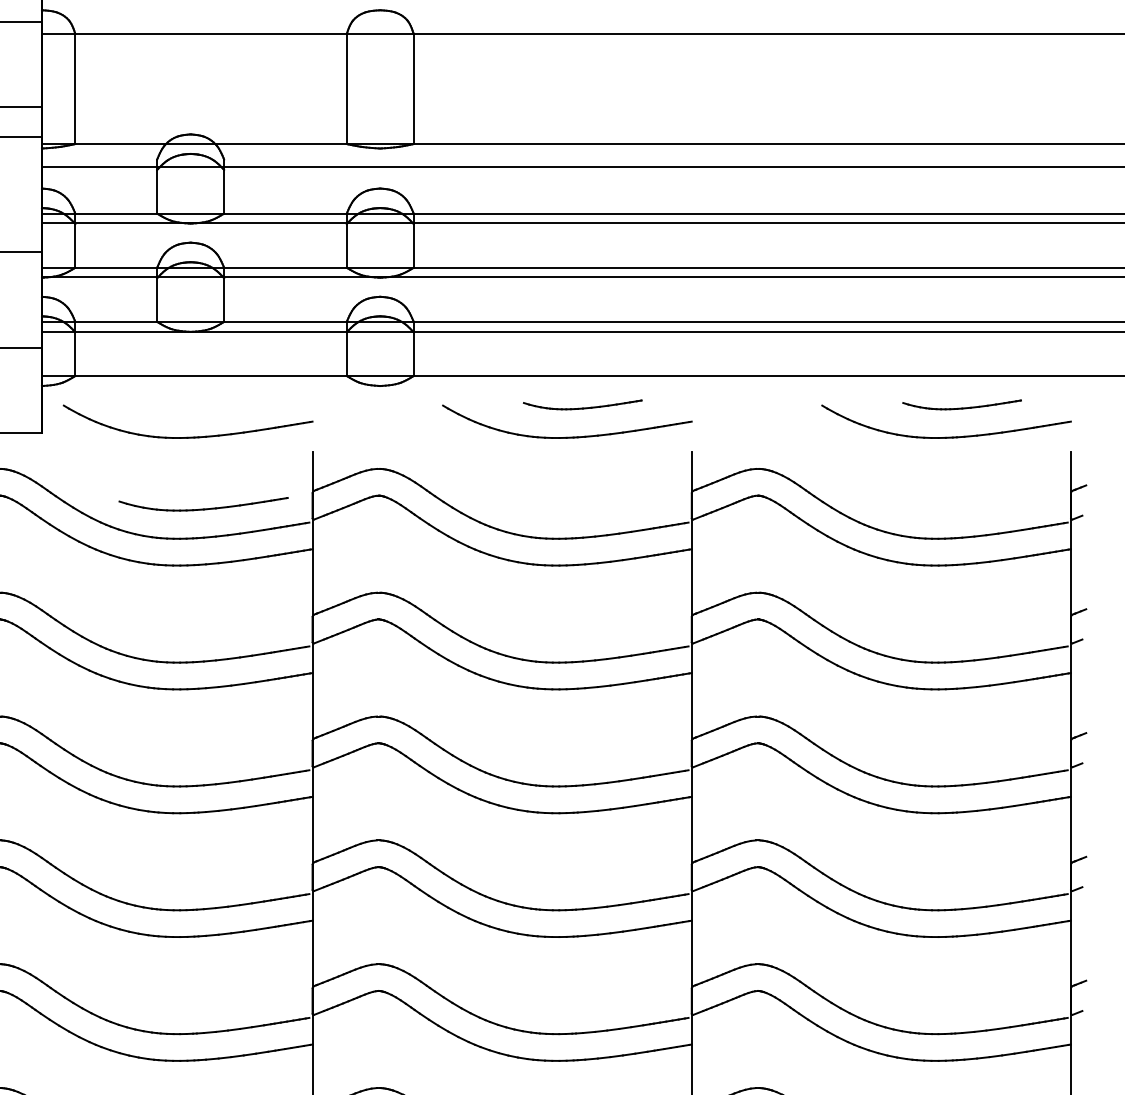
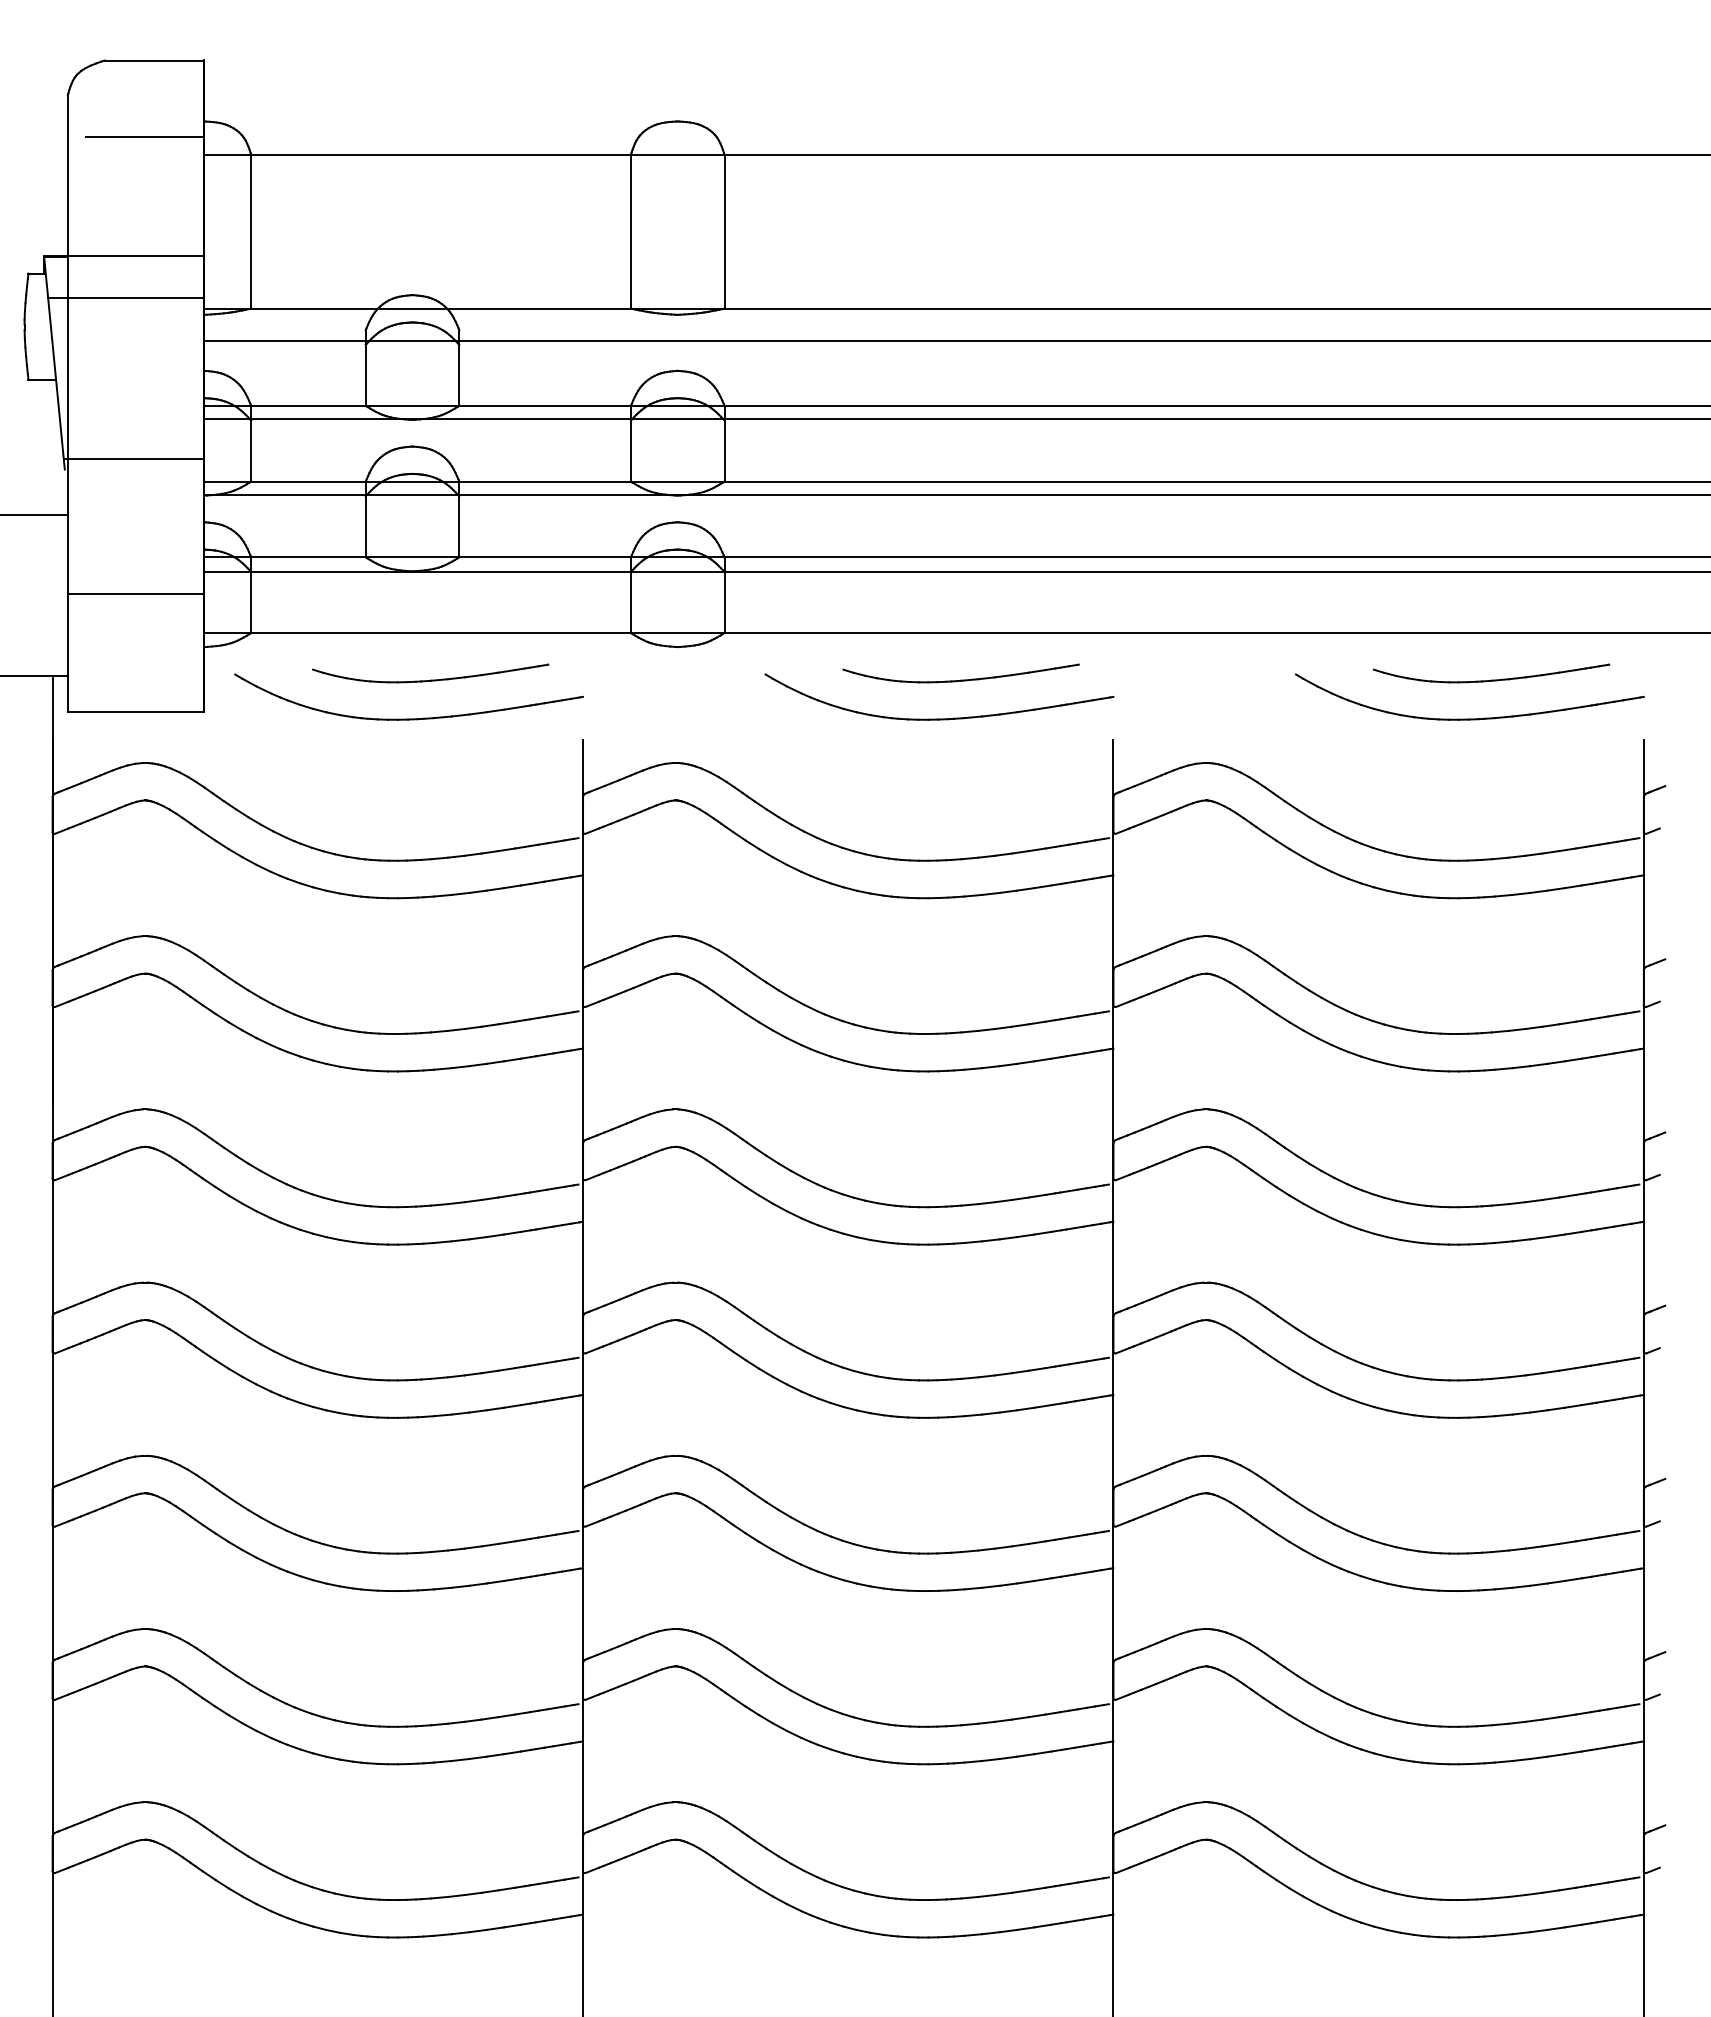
part: (582, 404) -> (960, 673), size x1.43
part: (962, 404) -> (1491, 673), size x1.43
part: (203, 504) -> (430, 673), moved

